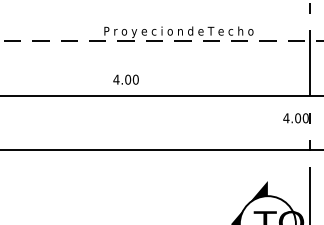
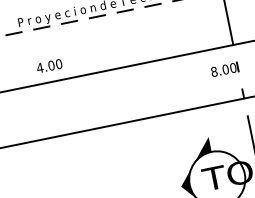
text: (286, 118) -> (214, 72), 4.00 -> 8.00

